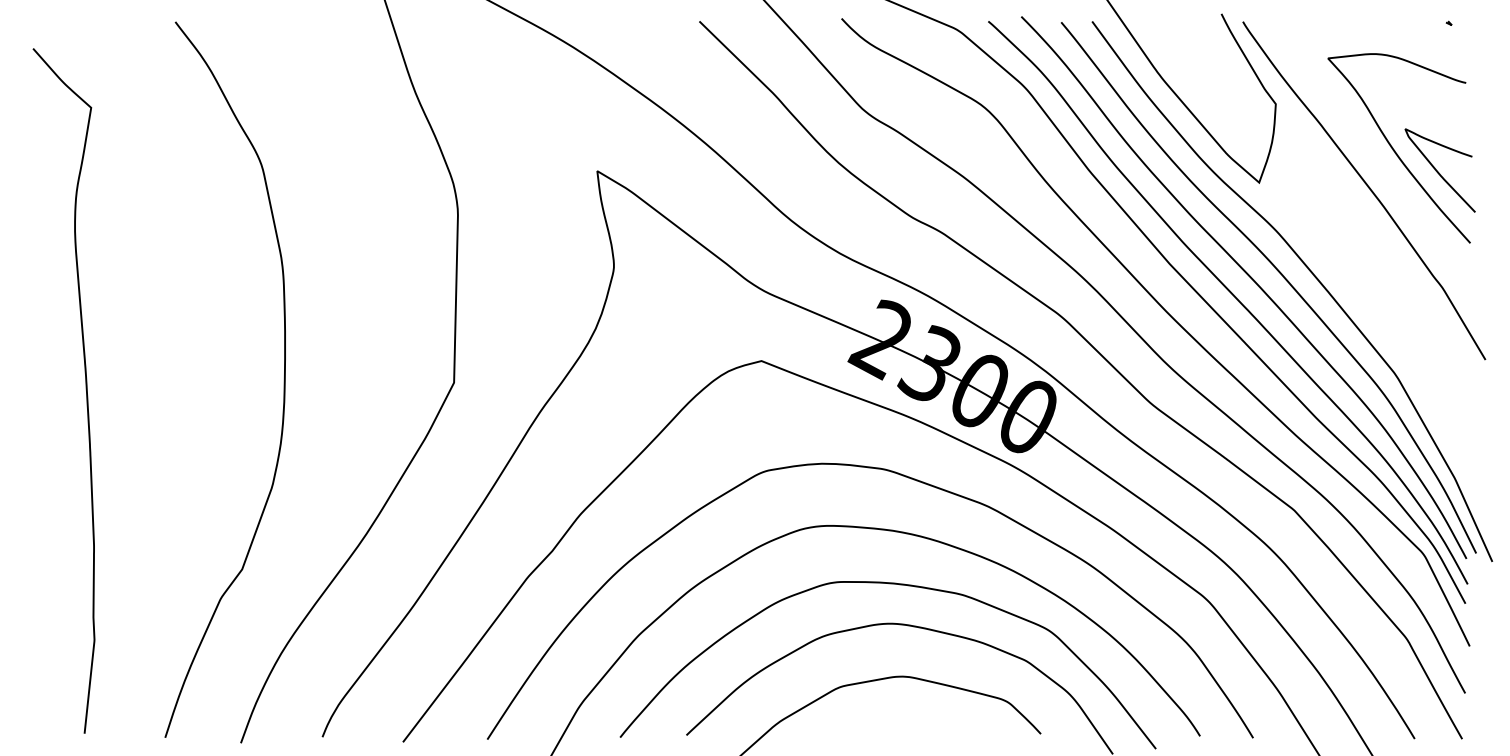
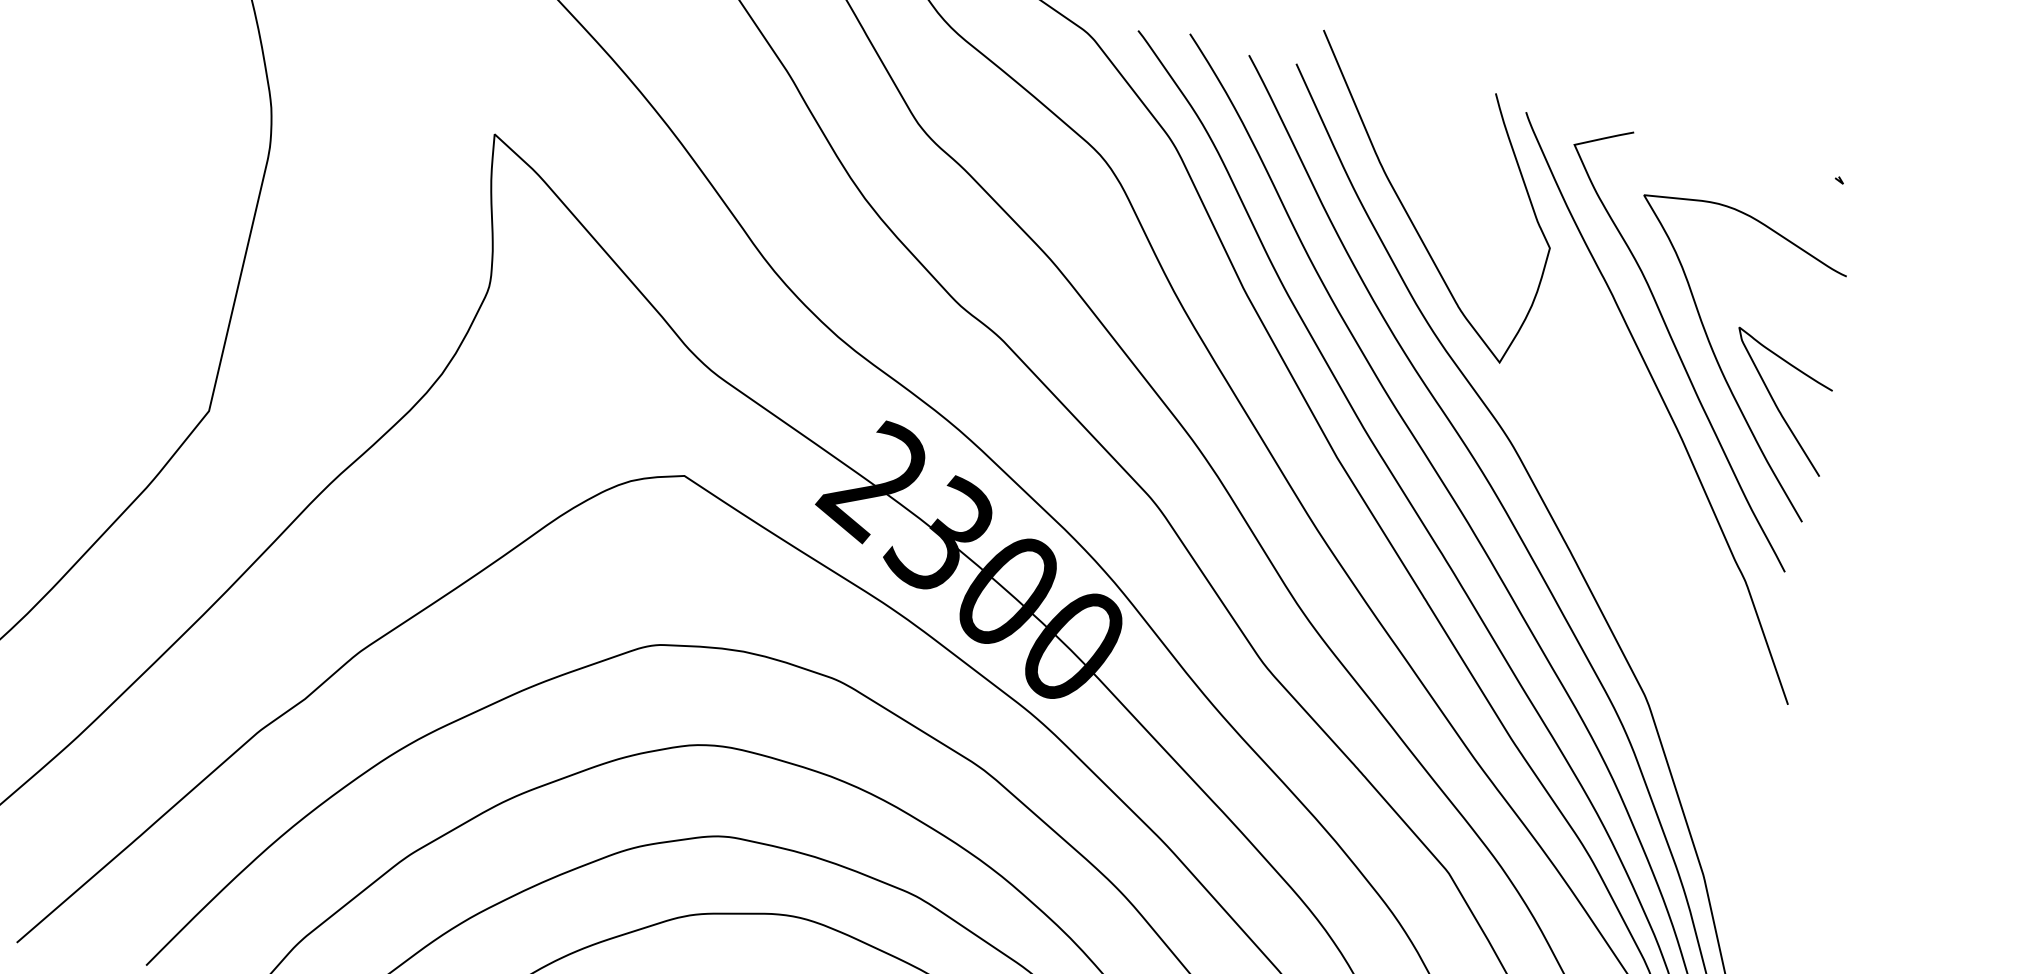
curve: (1369, 150) -> (1677, 348), added

